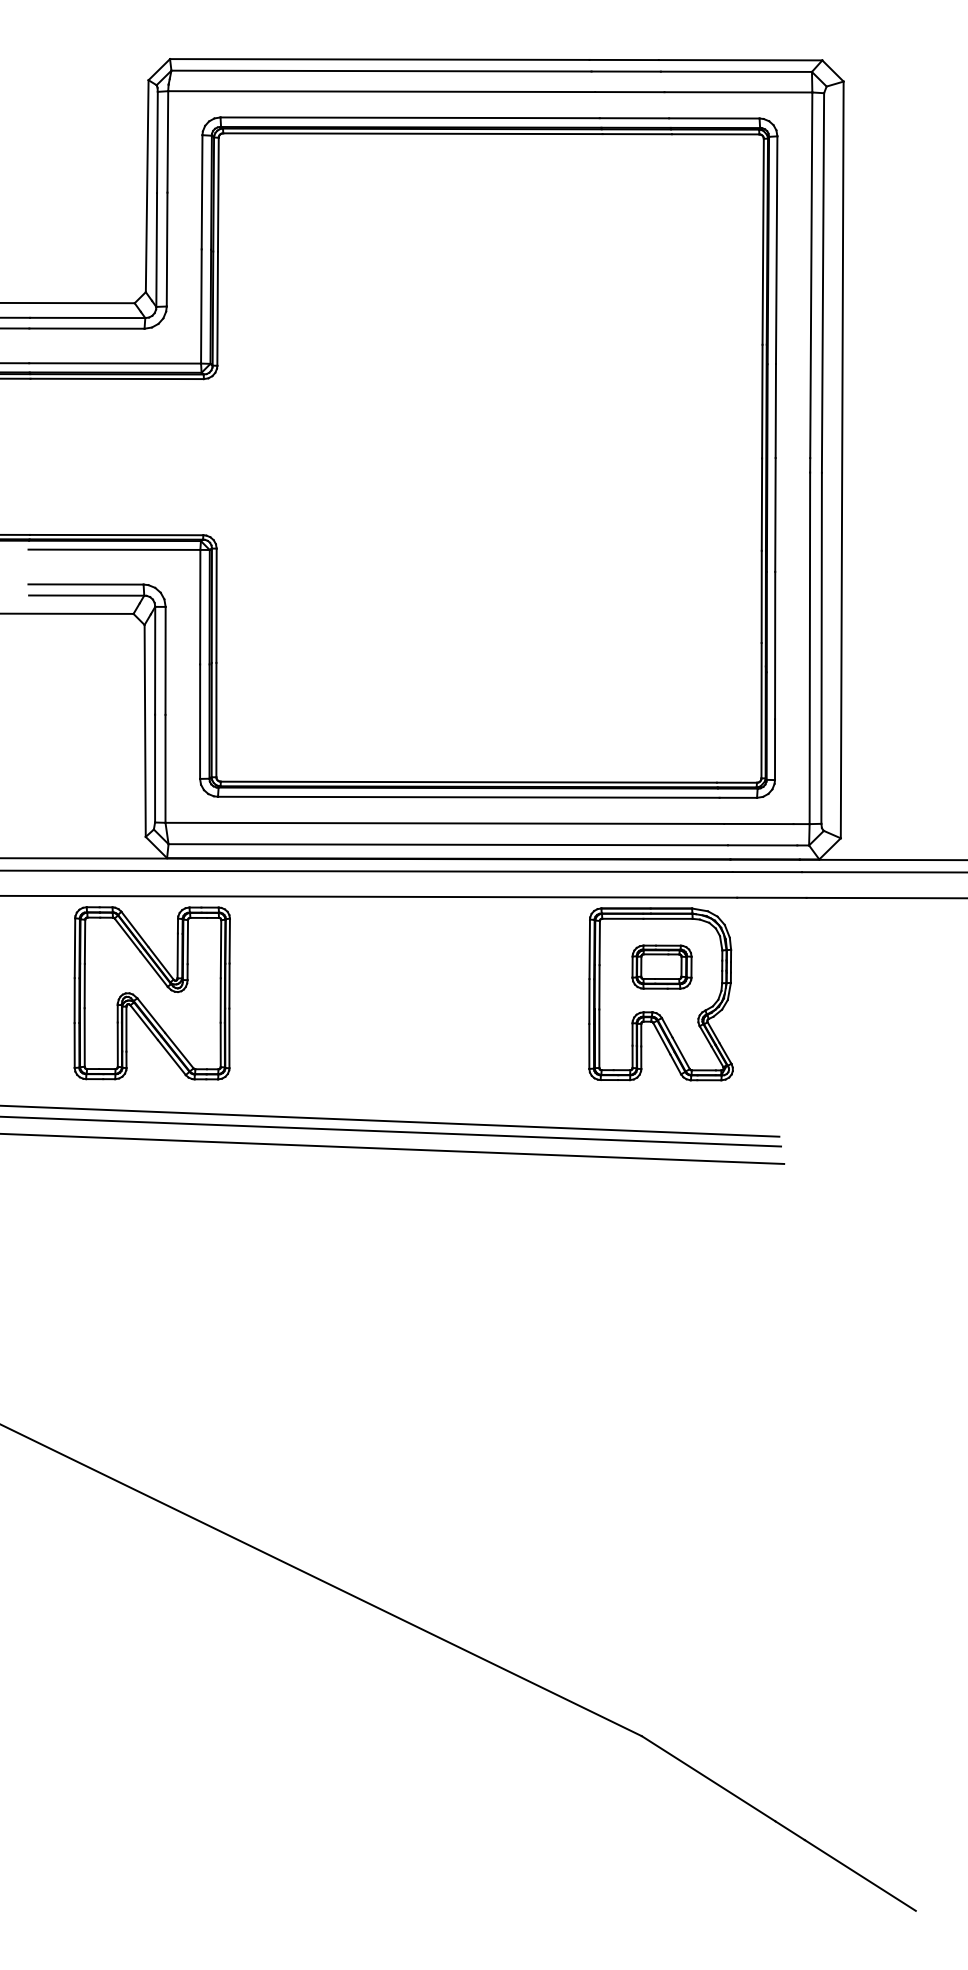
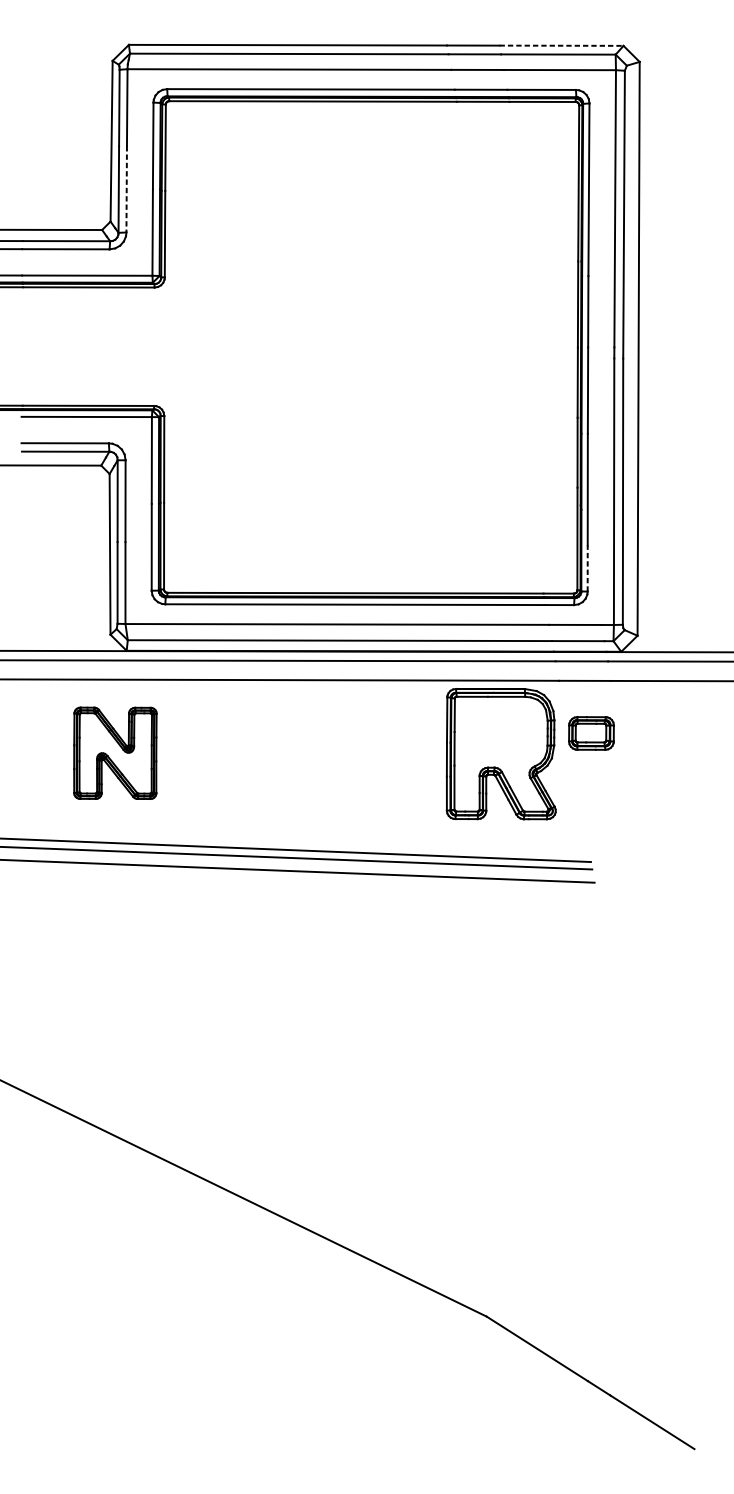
line: (740, 60) -> (561, 45), solid -> dashed
line: (167, 249) -> (126, 189), solid -> dashed
line: (775, 749) -> (588, 568), solid -> dashed
part: (661, 966) -> (591, 732), moved
part: (151, 993) -> (114, 753), size x0.7

